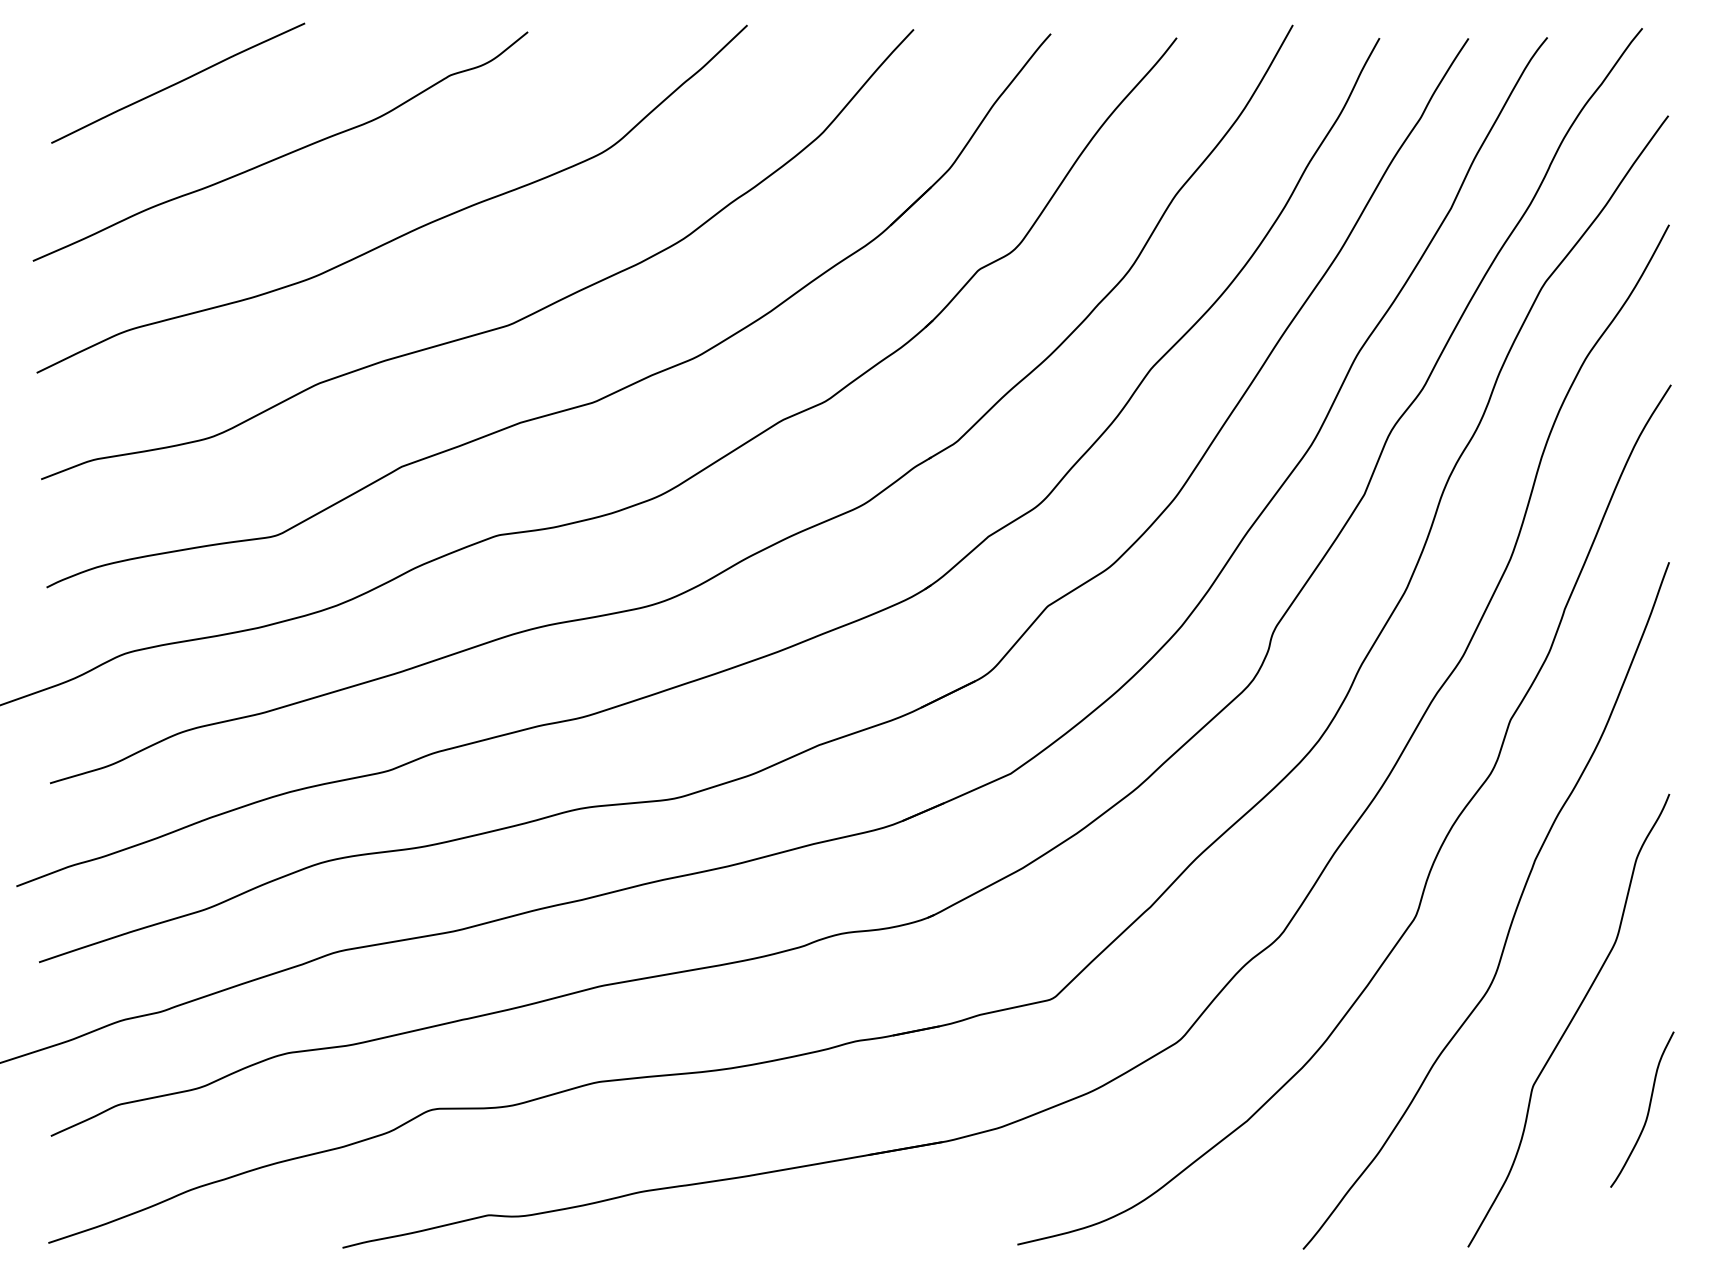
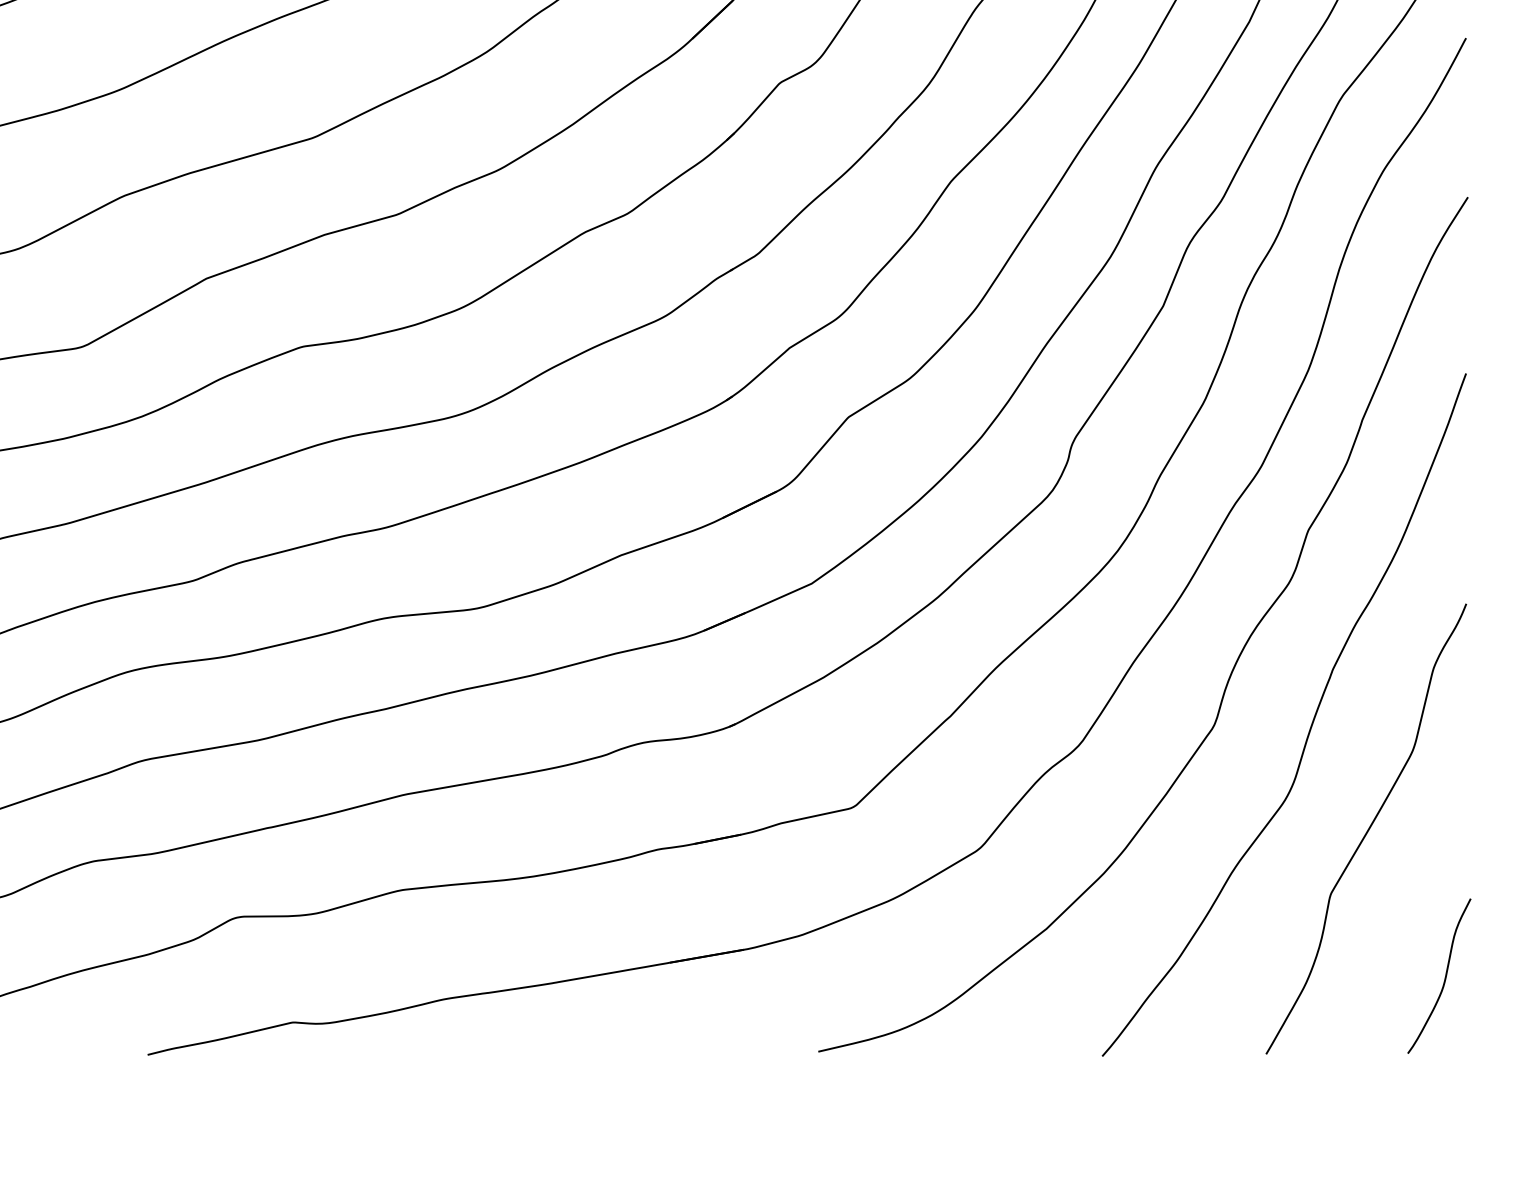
curve: (1647, 1111) -> (1444, 977), moved

